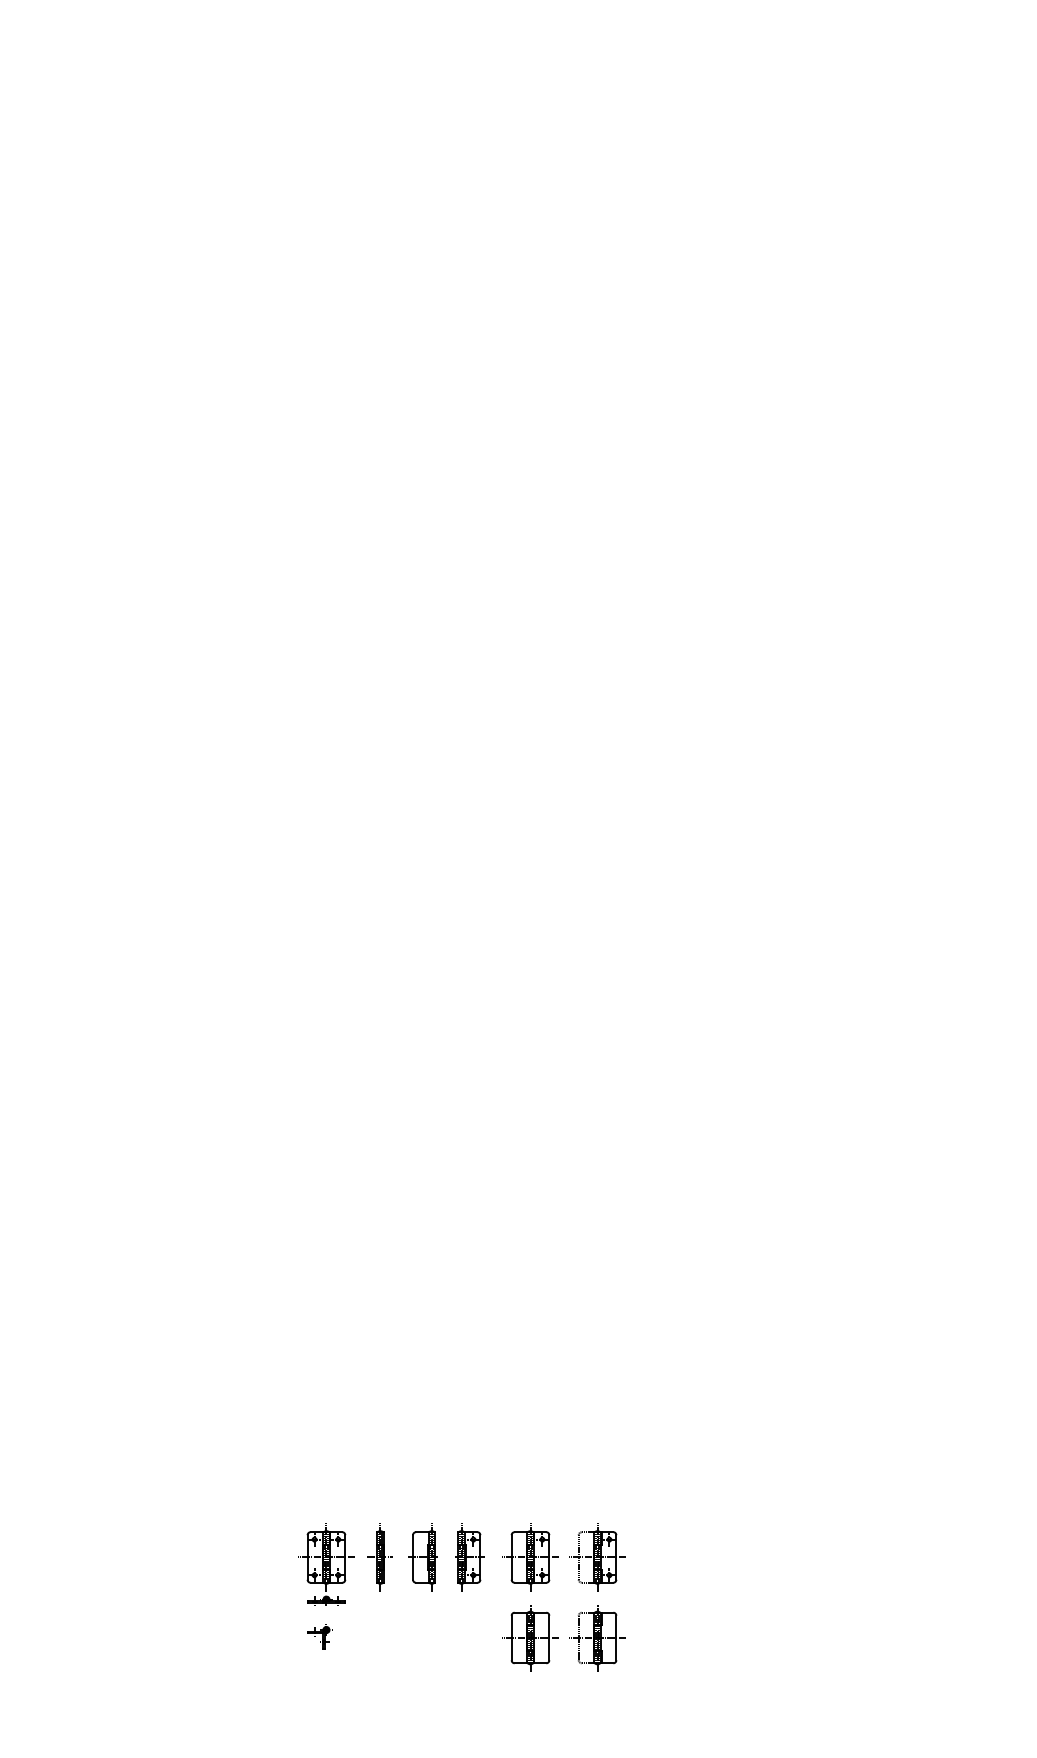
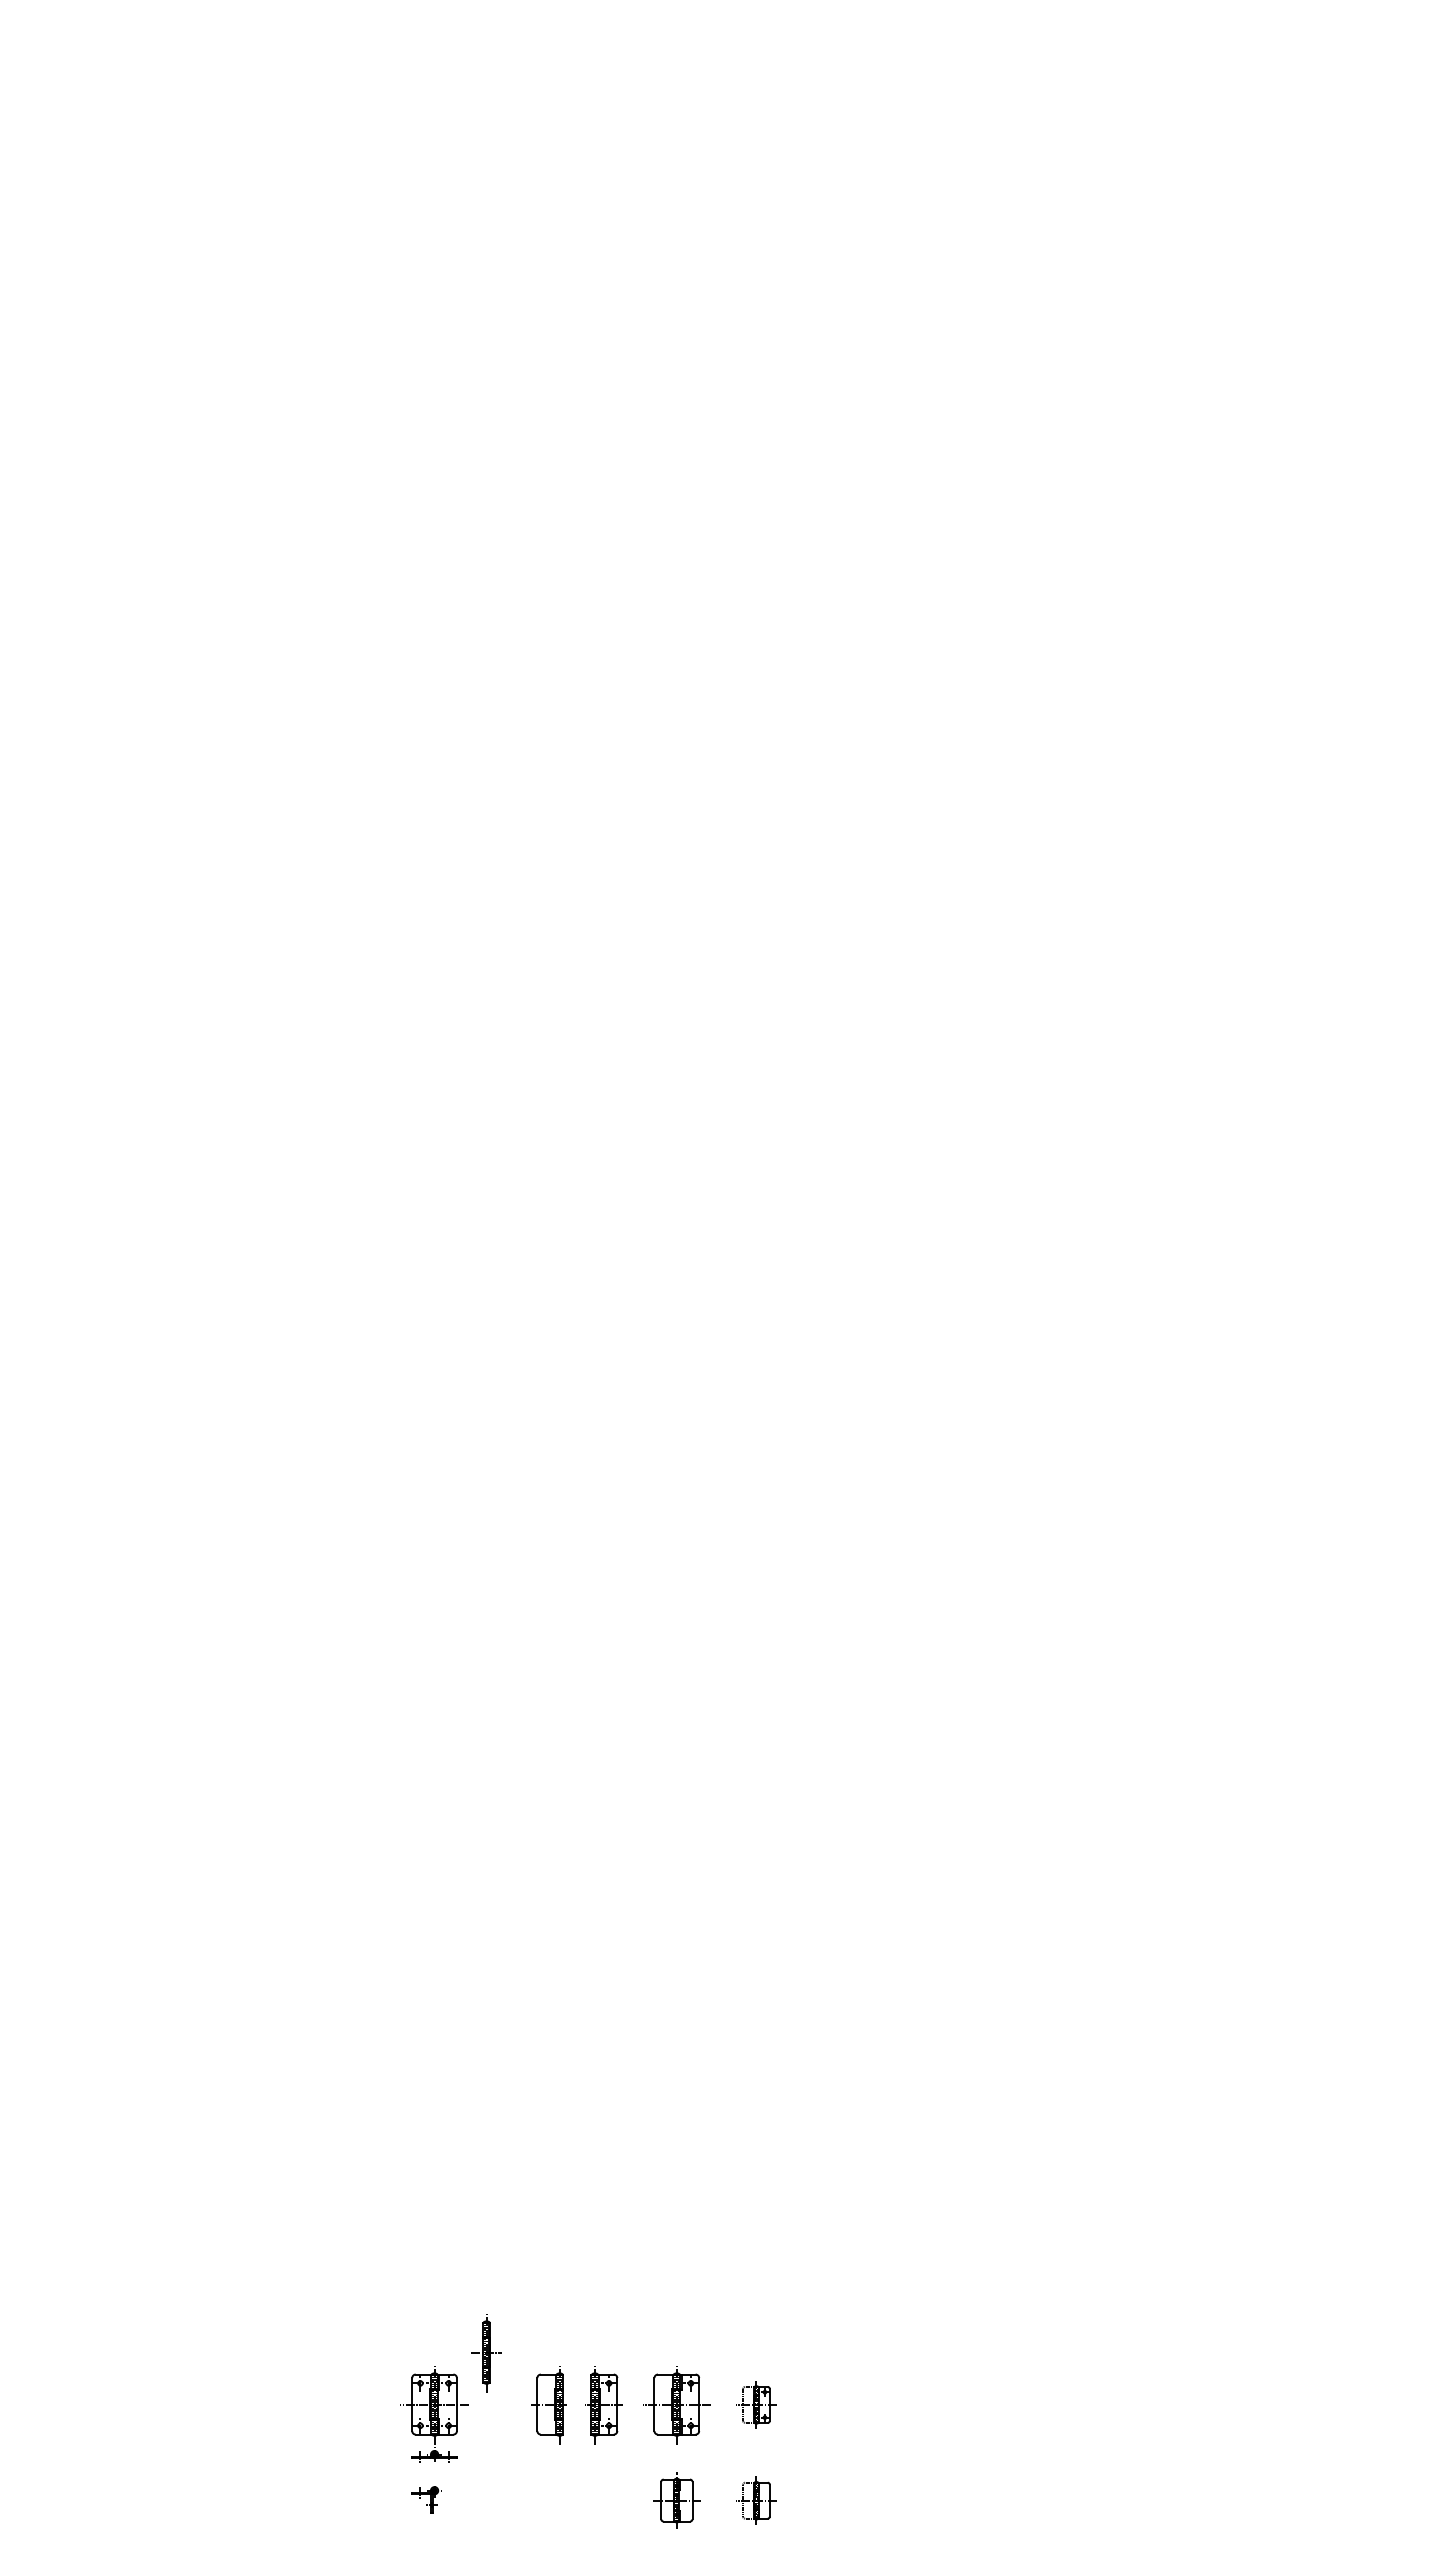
part: (380, 1558) -> (486, 2353), moved
part: (597, 1558) -> (756, 2405), size x0.6
part: (530, 1639) -> (676, 2501), size x0.7
part: (597, 1639) -> (756, 2501), size x0.6

